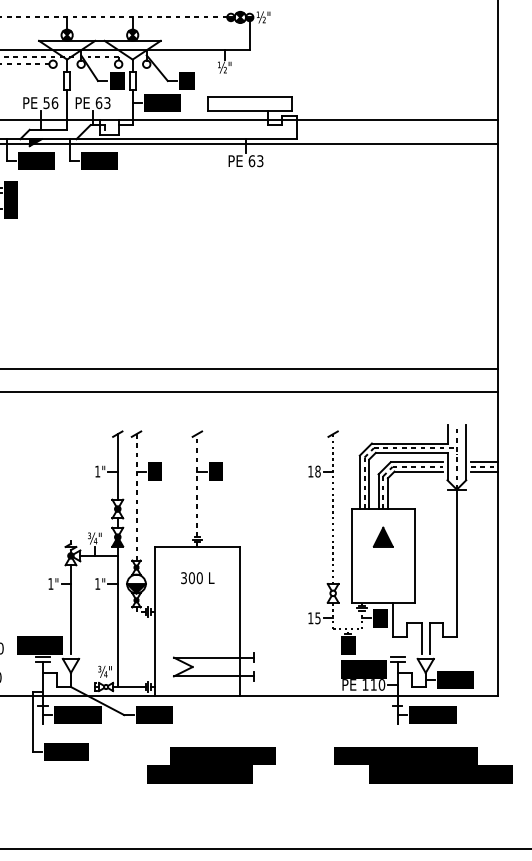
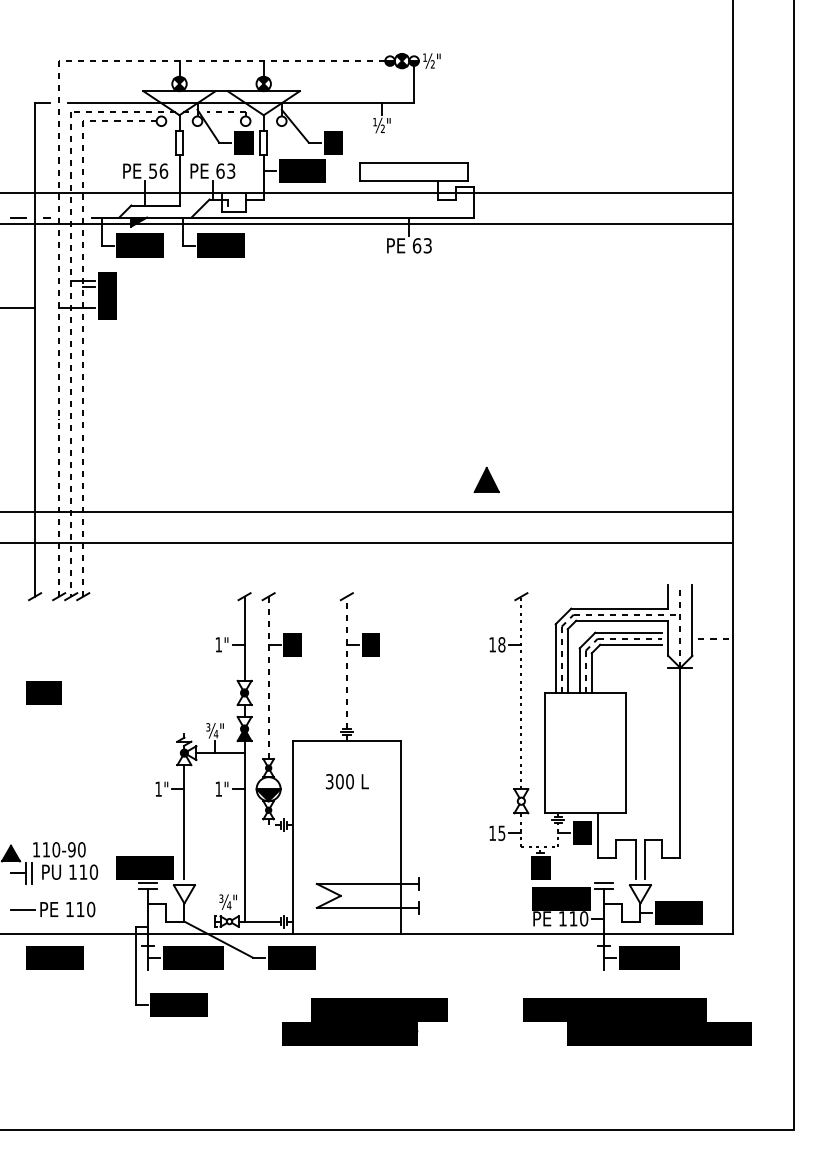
line: (484, 462) -> (715, 632), removed
line: (484, 471) -> (715, 644), removed
part: (383, 536) -> (486, 479), moved

